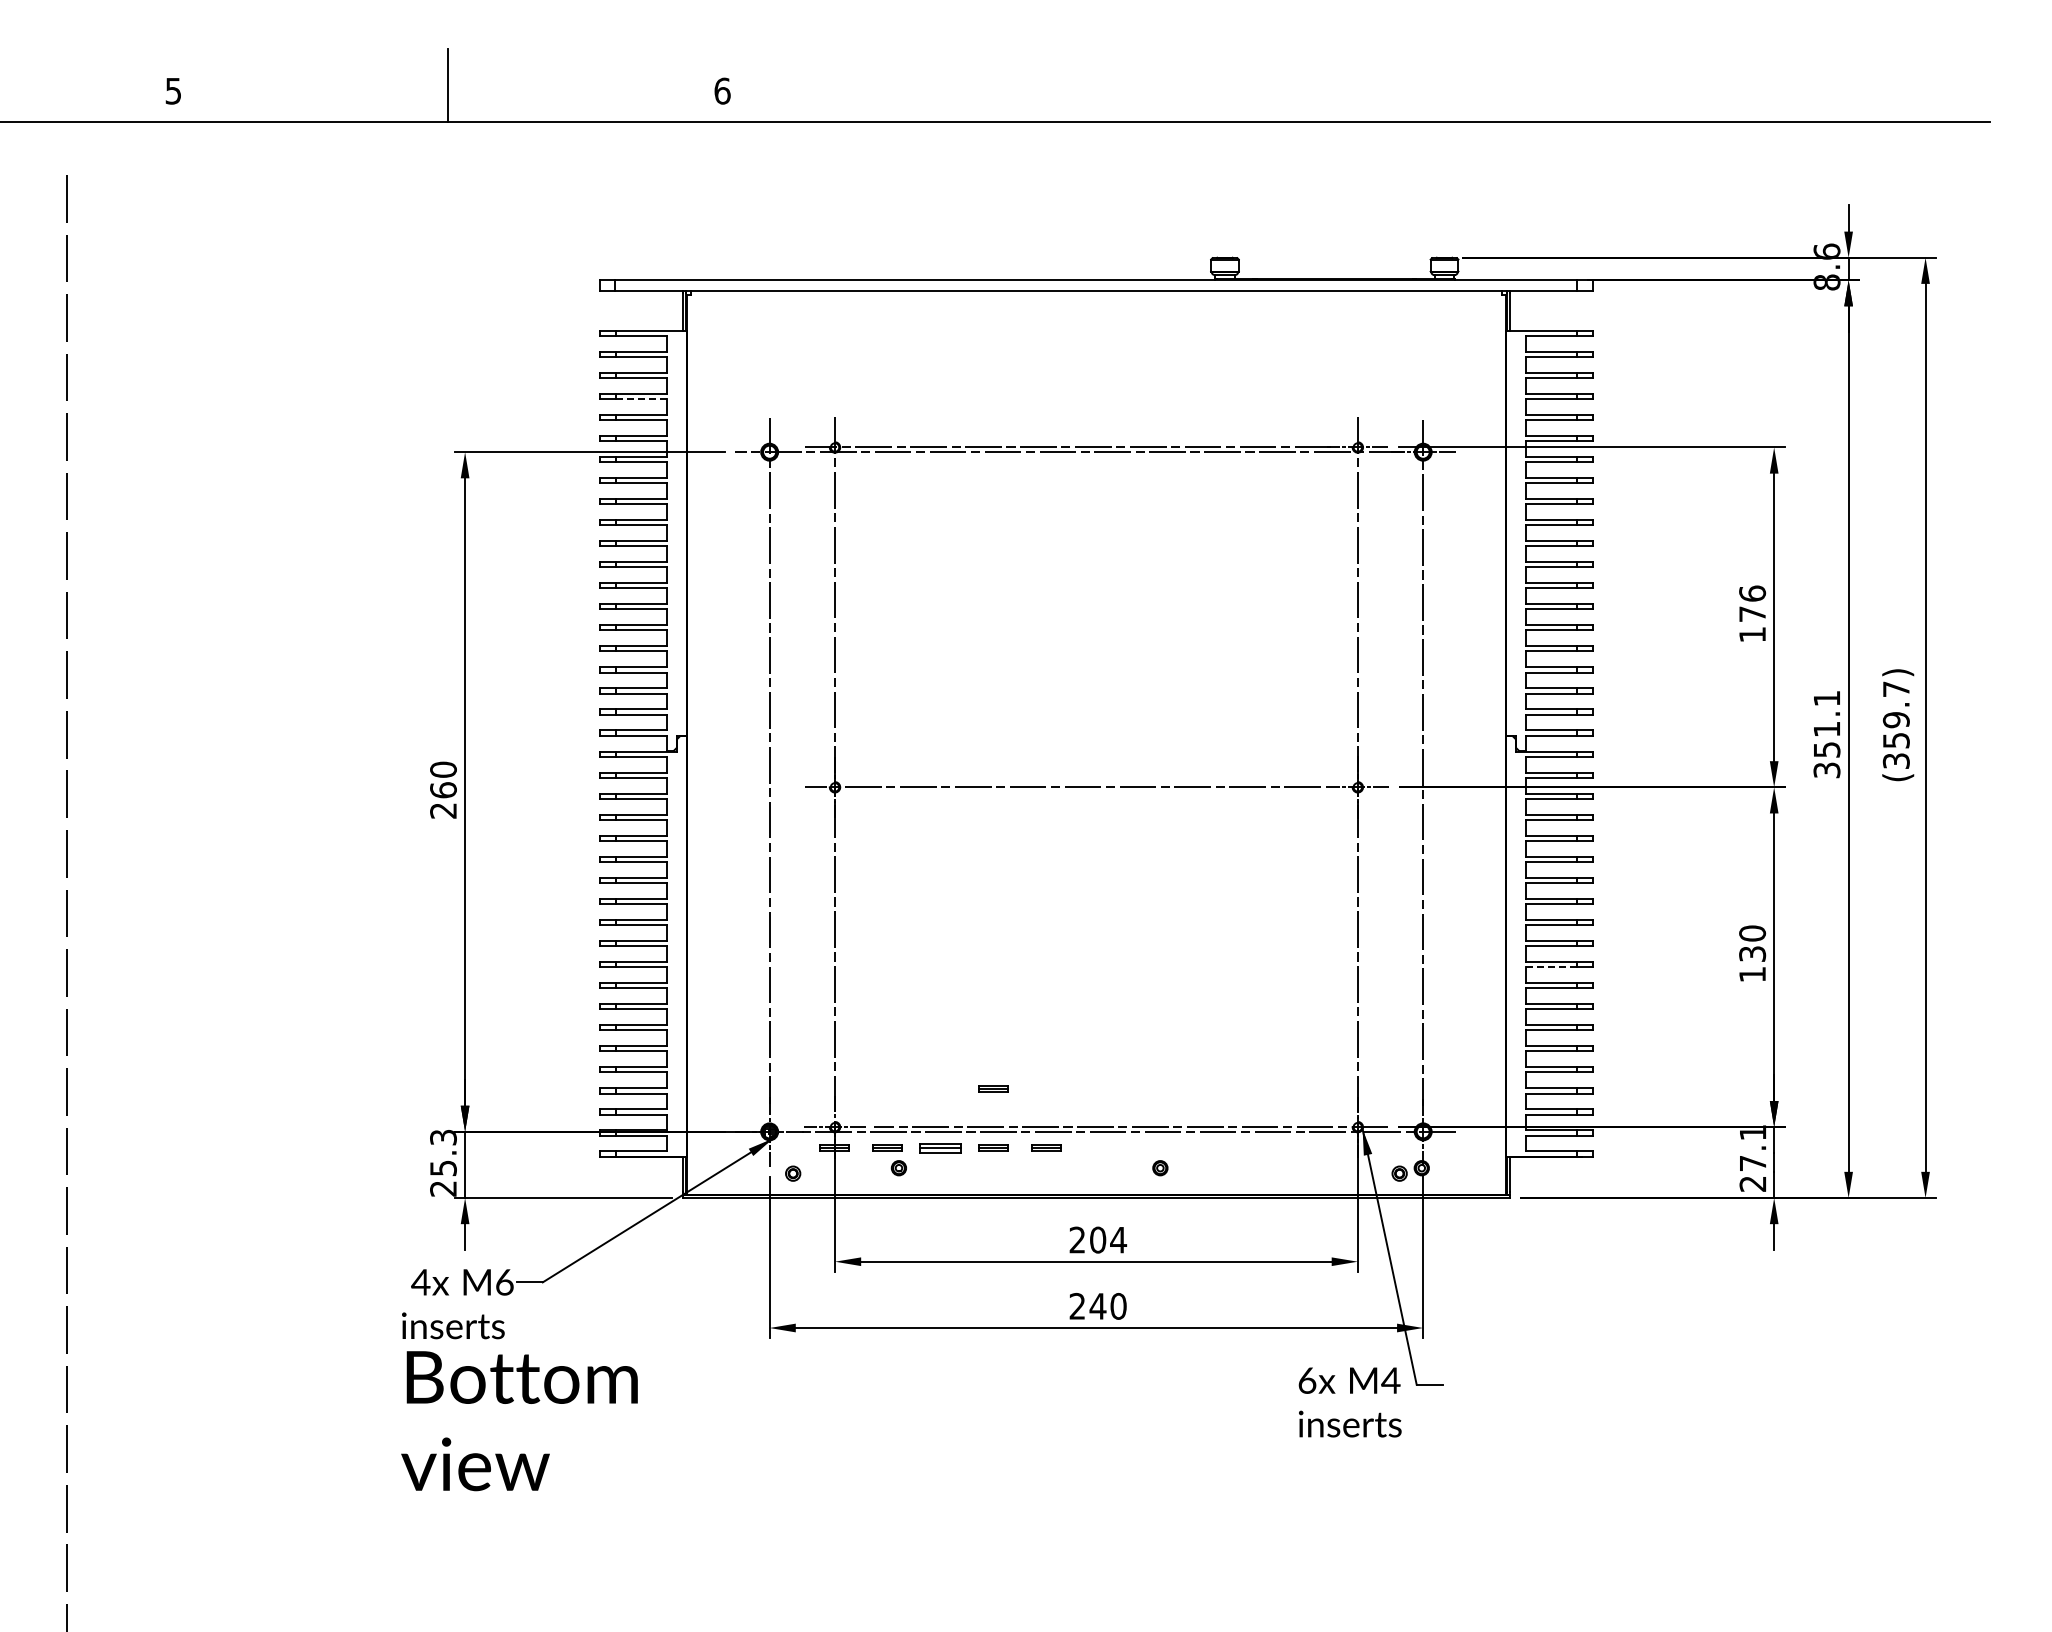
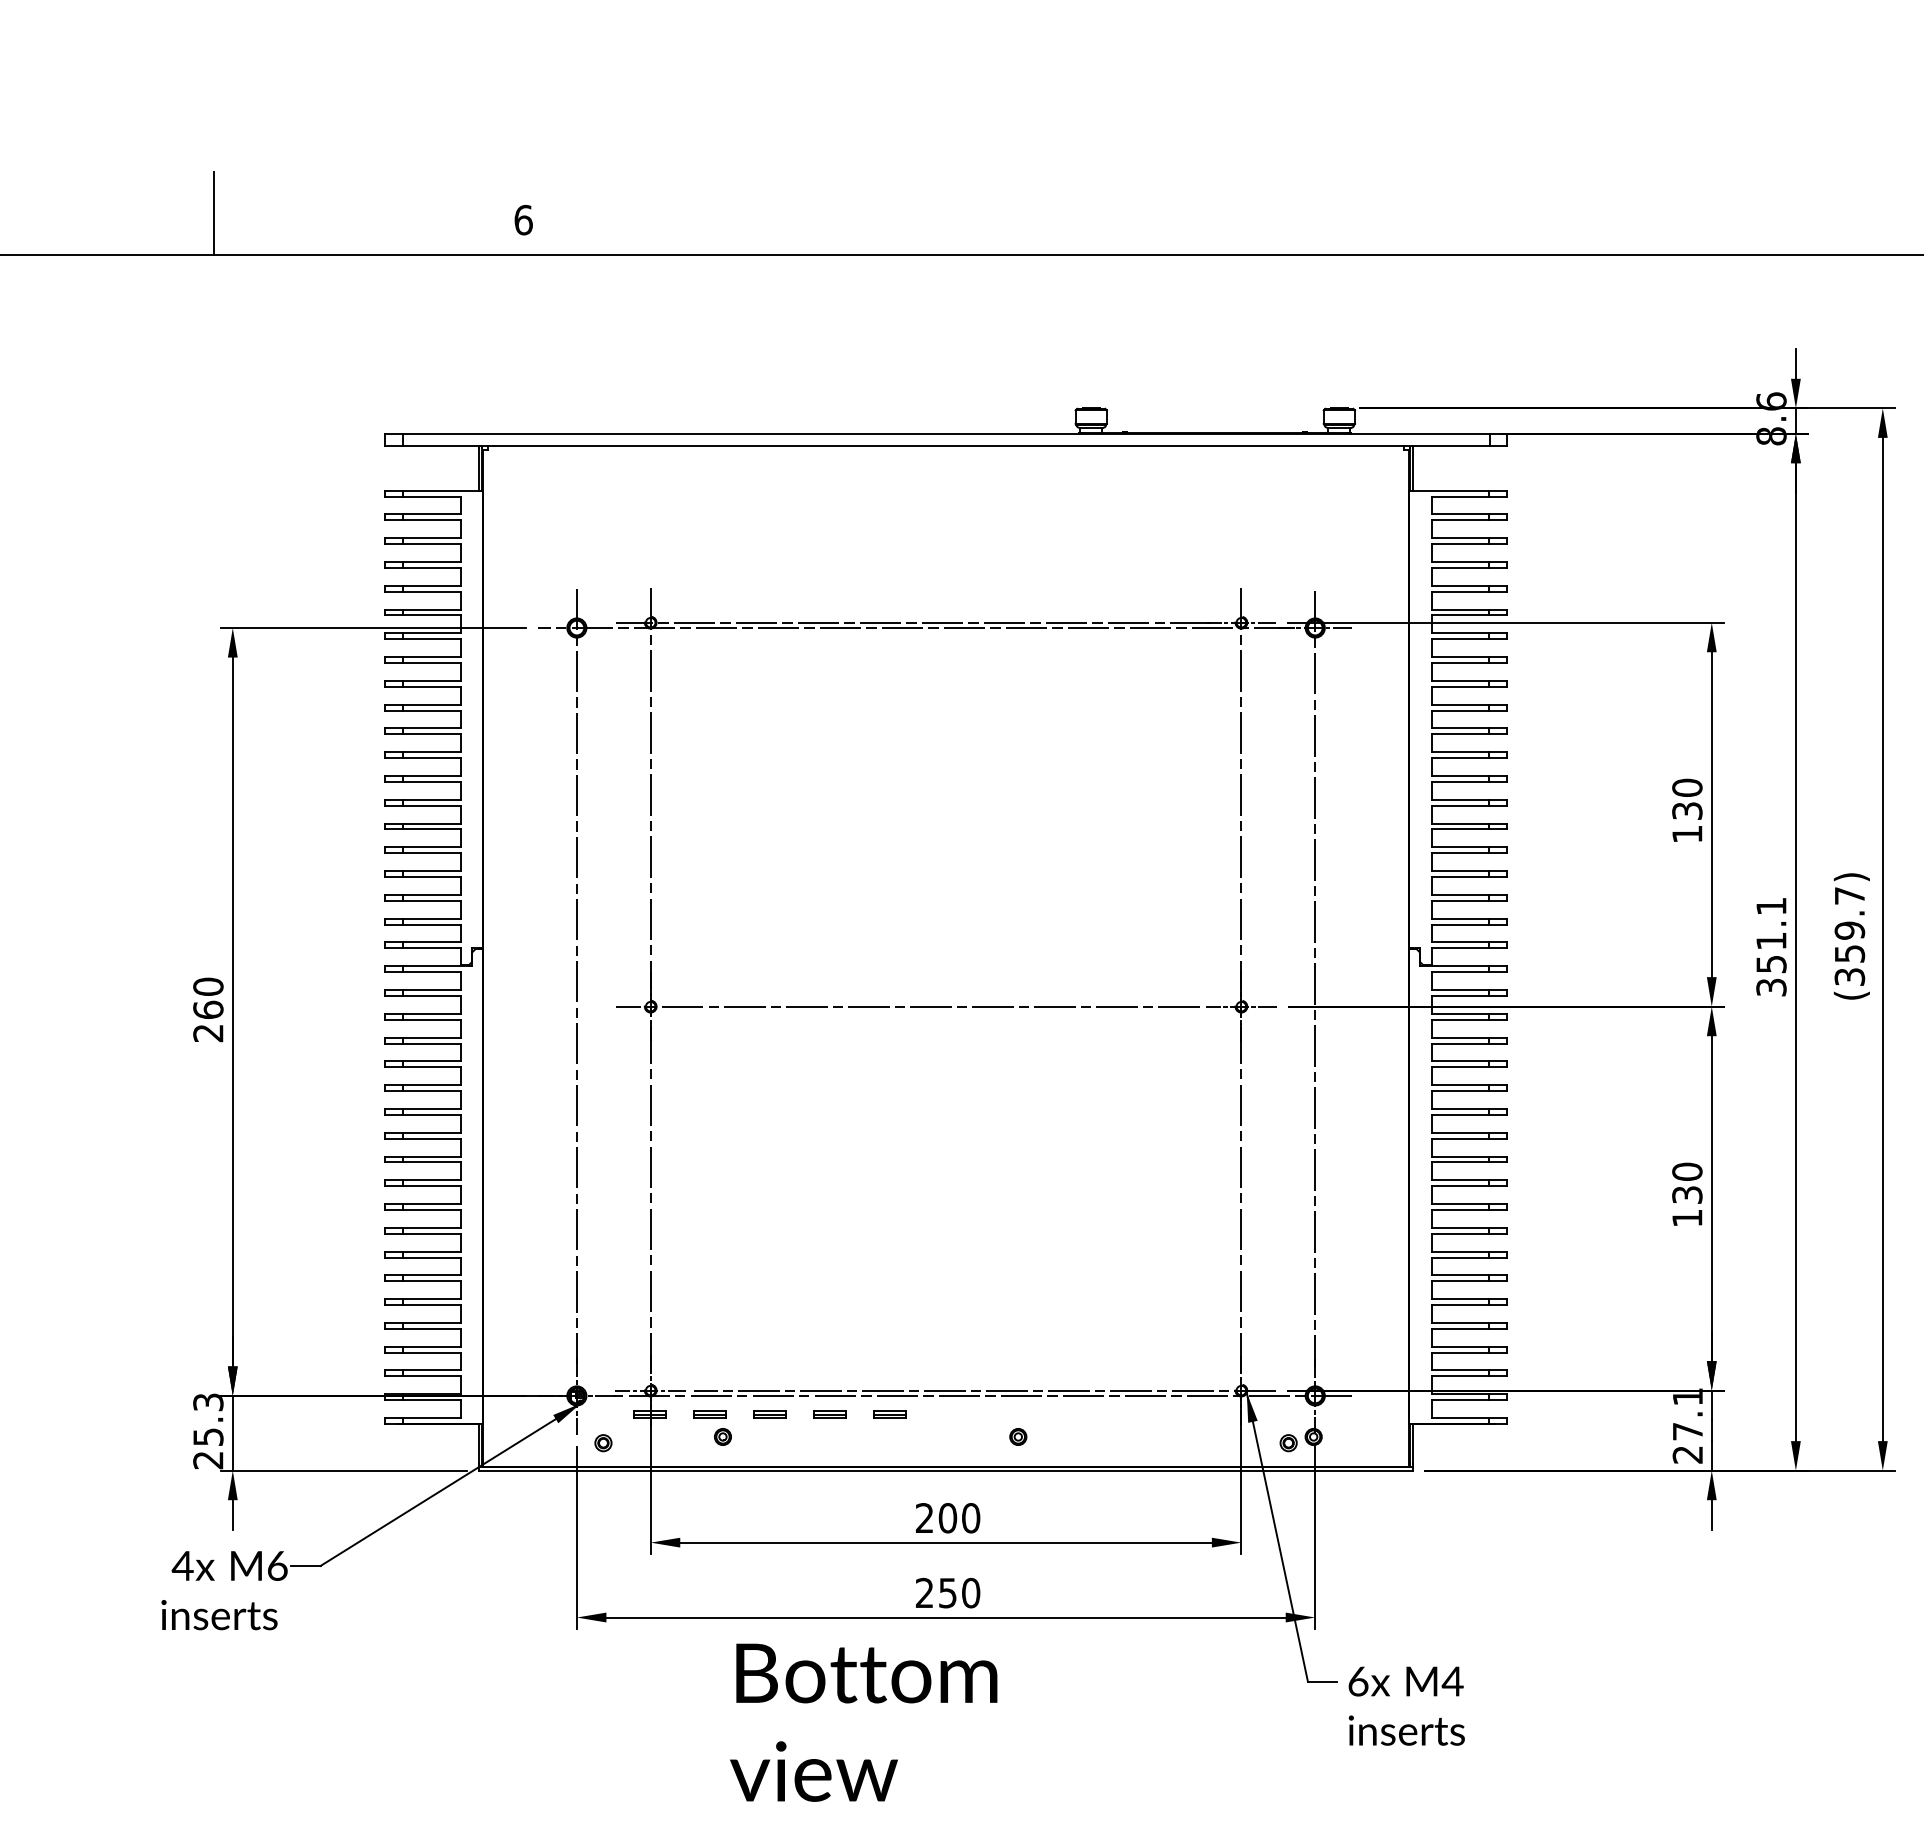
line: (640, 398) -> (430, 567), dashed -> solid
text: (1752, 603) -> (1687, 798), 176 -> 130
line: (1551, 967) -> (1460, 1210), dashed -> solid
part: (993, 1088) -> (829, 1346), removed
part: (940, 1147) -> (769, 1413), size x0.71
text: (1118, 1239) -> (971, 1517), 204 -> 200
text: (1097, 1306) -> (947, 1593), 240 -> 250
text: (1349, 1402) -> (1405, 1706), moved
text: (519, 1421) -> (863, 1723), moved

